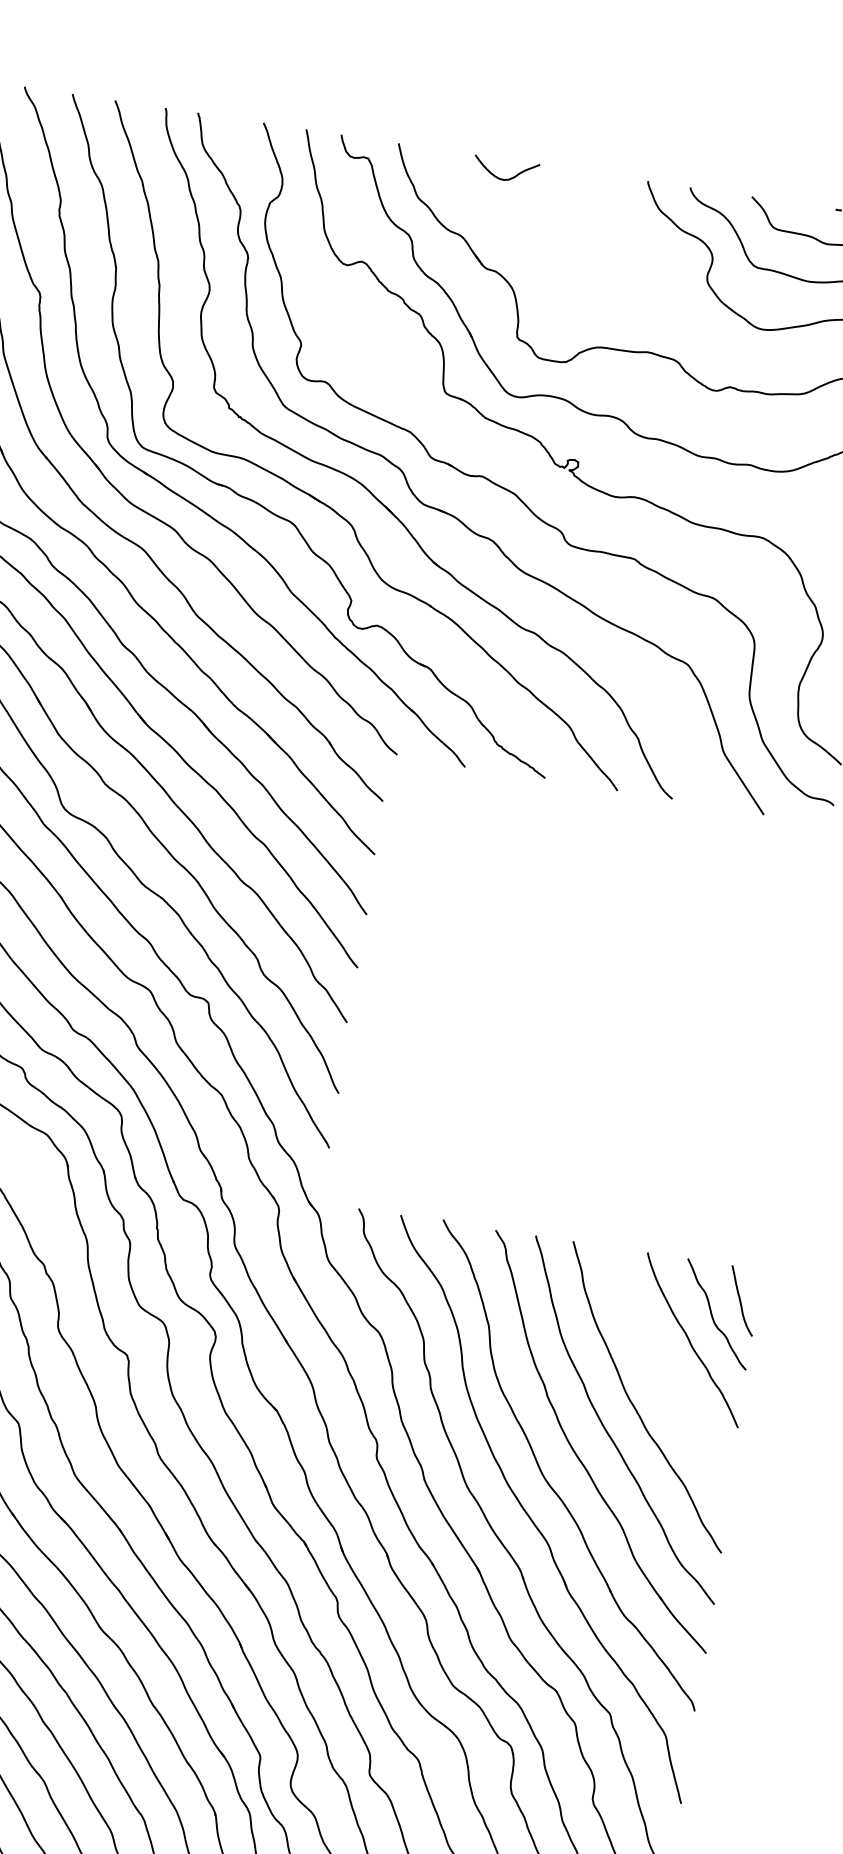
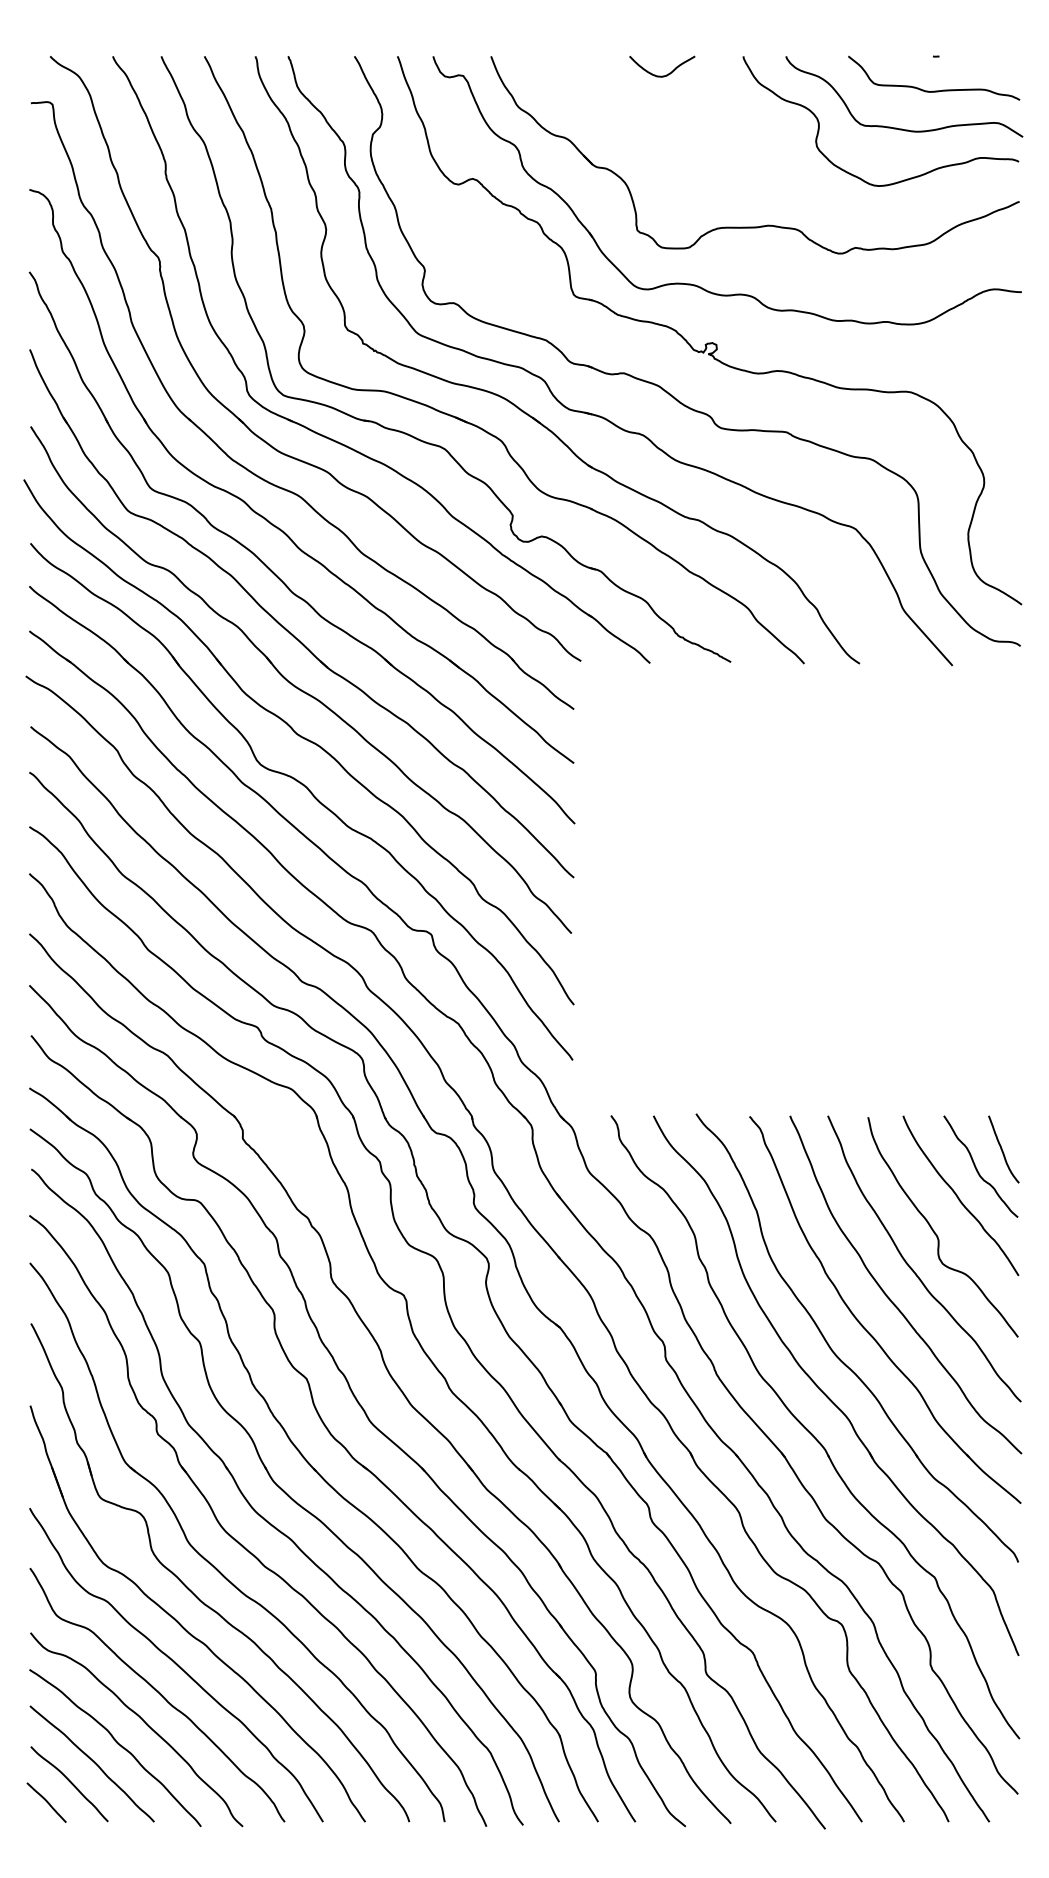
curve: (509, 178) -> (666, 74), moved
curve: (663, 1373) -> (936, 1233), added

